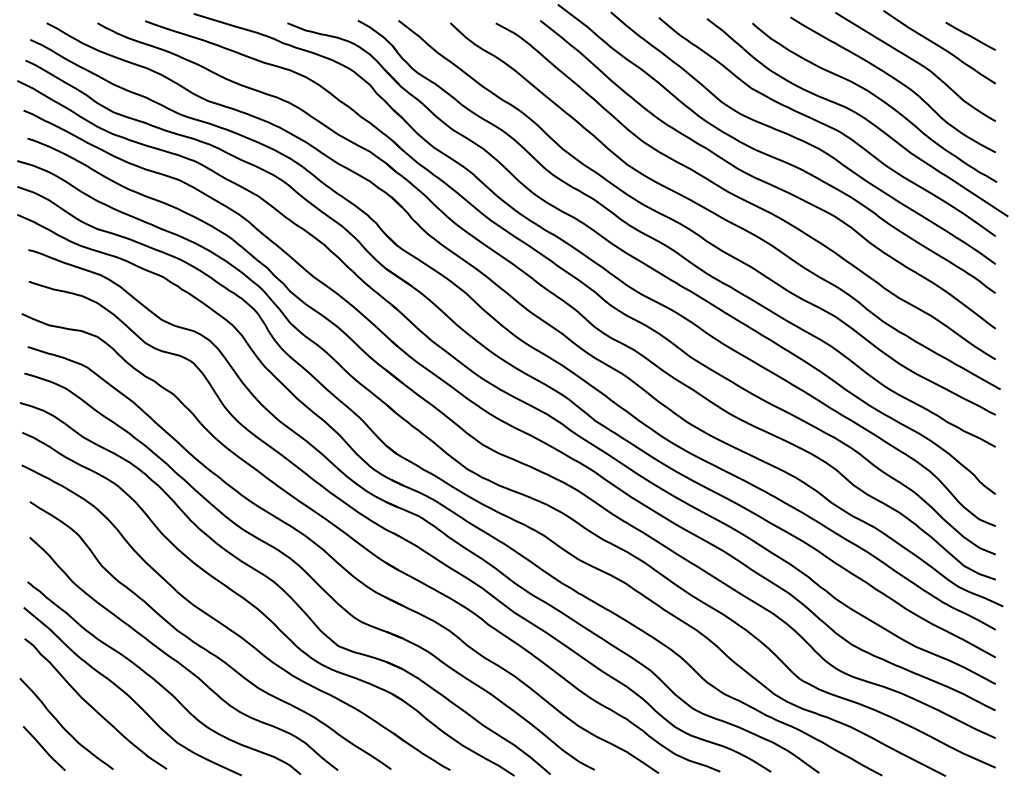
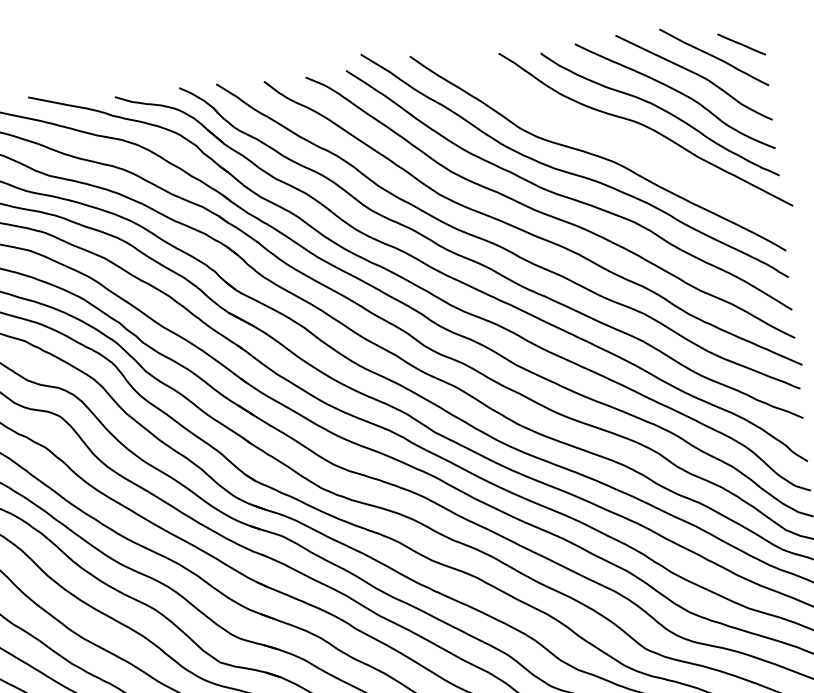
curve: (826, 126) -> (618, 140), removed

